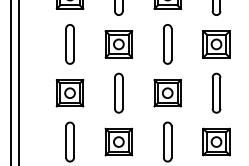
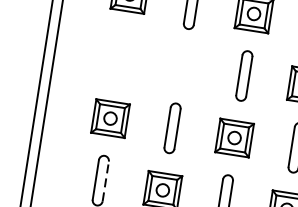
part: (69, 44) -> (119, 56), removed
part: (118, 44) -> (181, 66), removed
line: (73, 142) -> (105, 181), solid -> dashed

